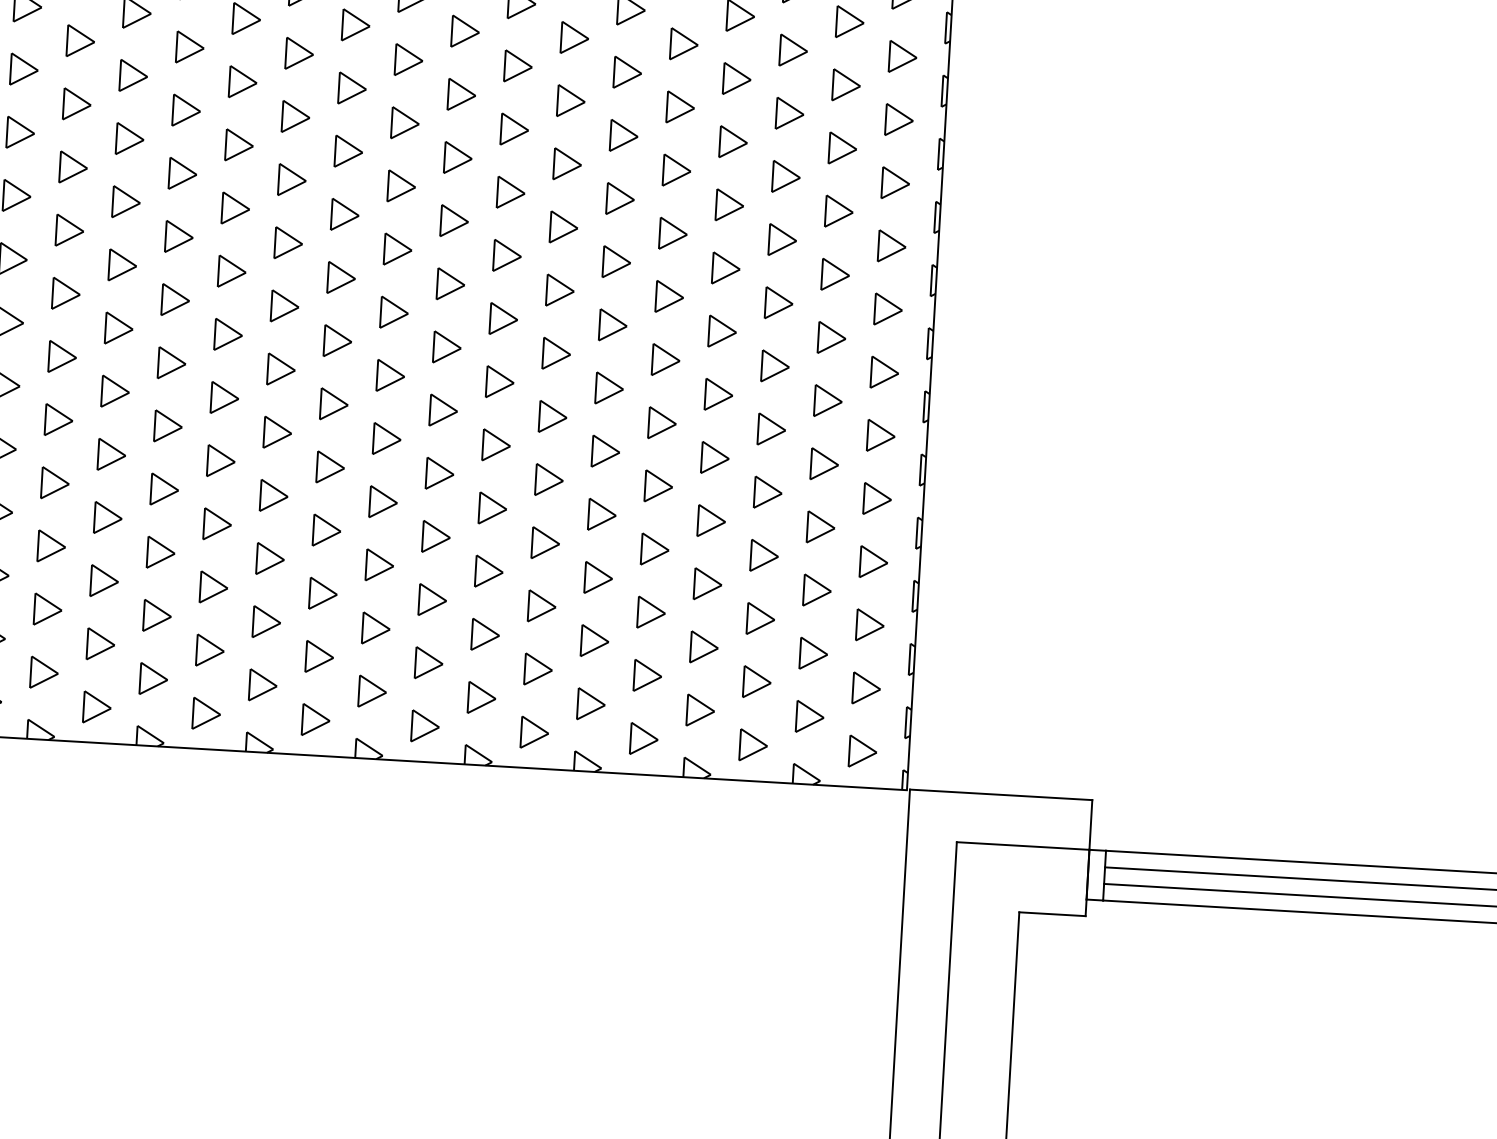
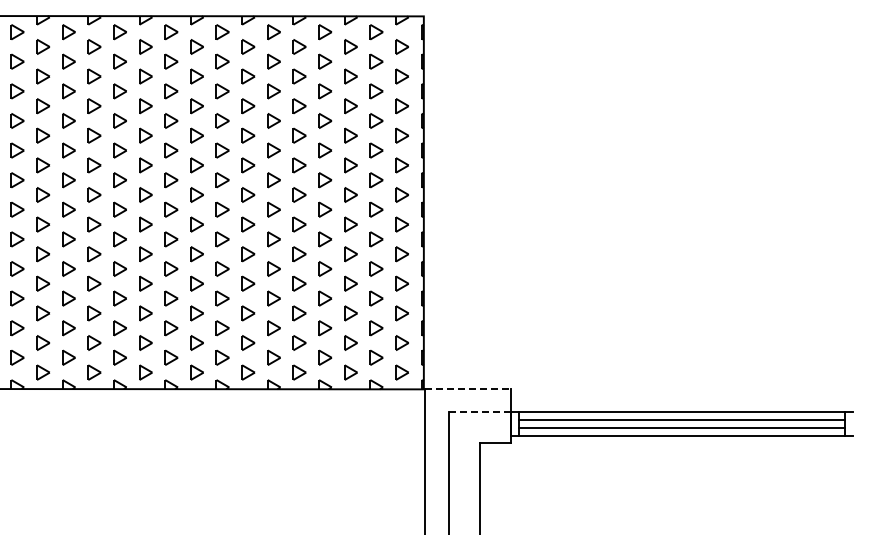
line: (1000, 793) -> (467, 388), solid -> dashed
line: (1022, 846) -> (479, 412), solid -> dashed

